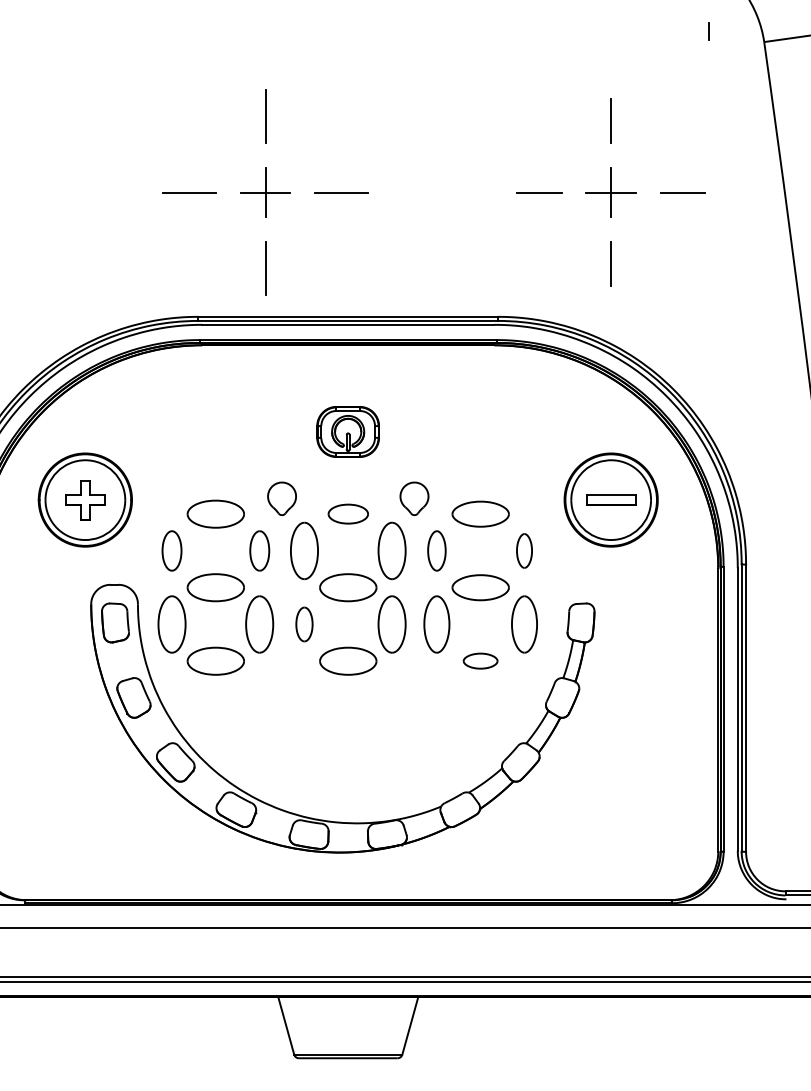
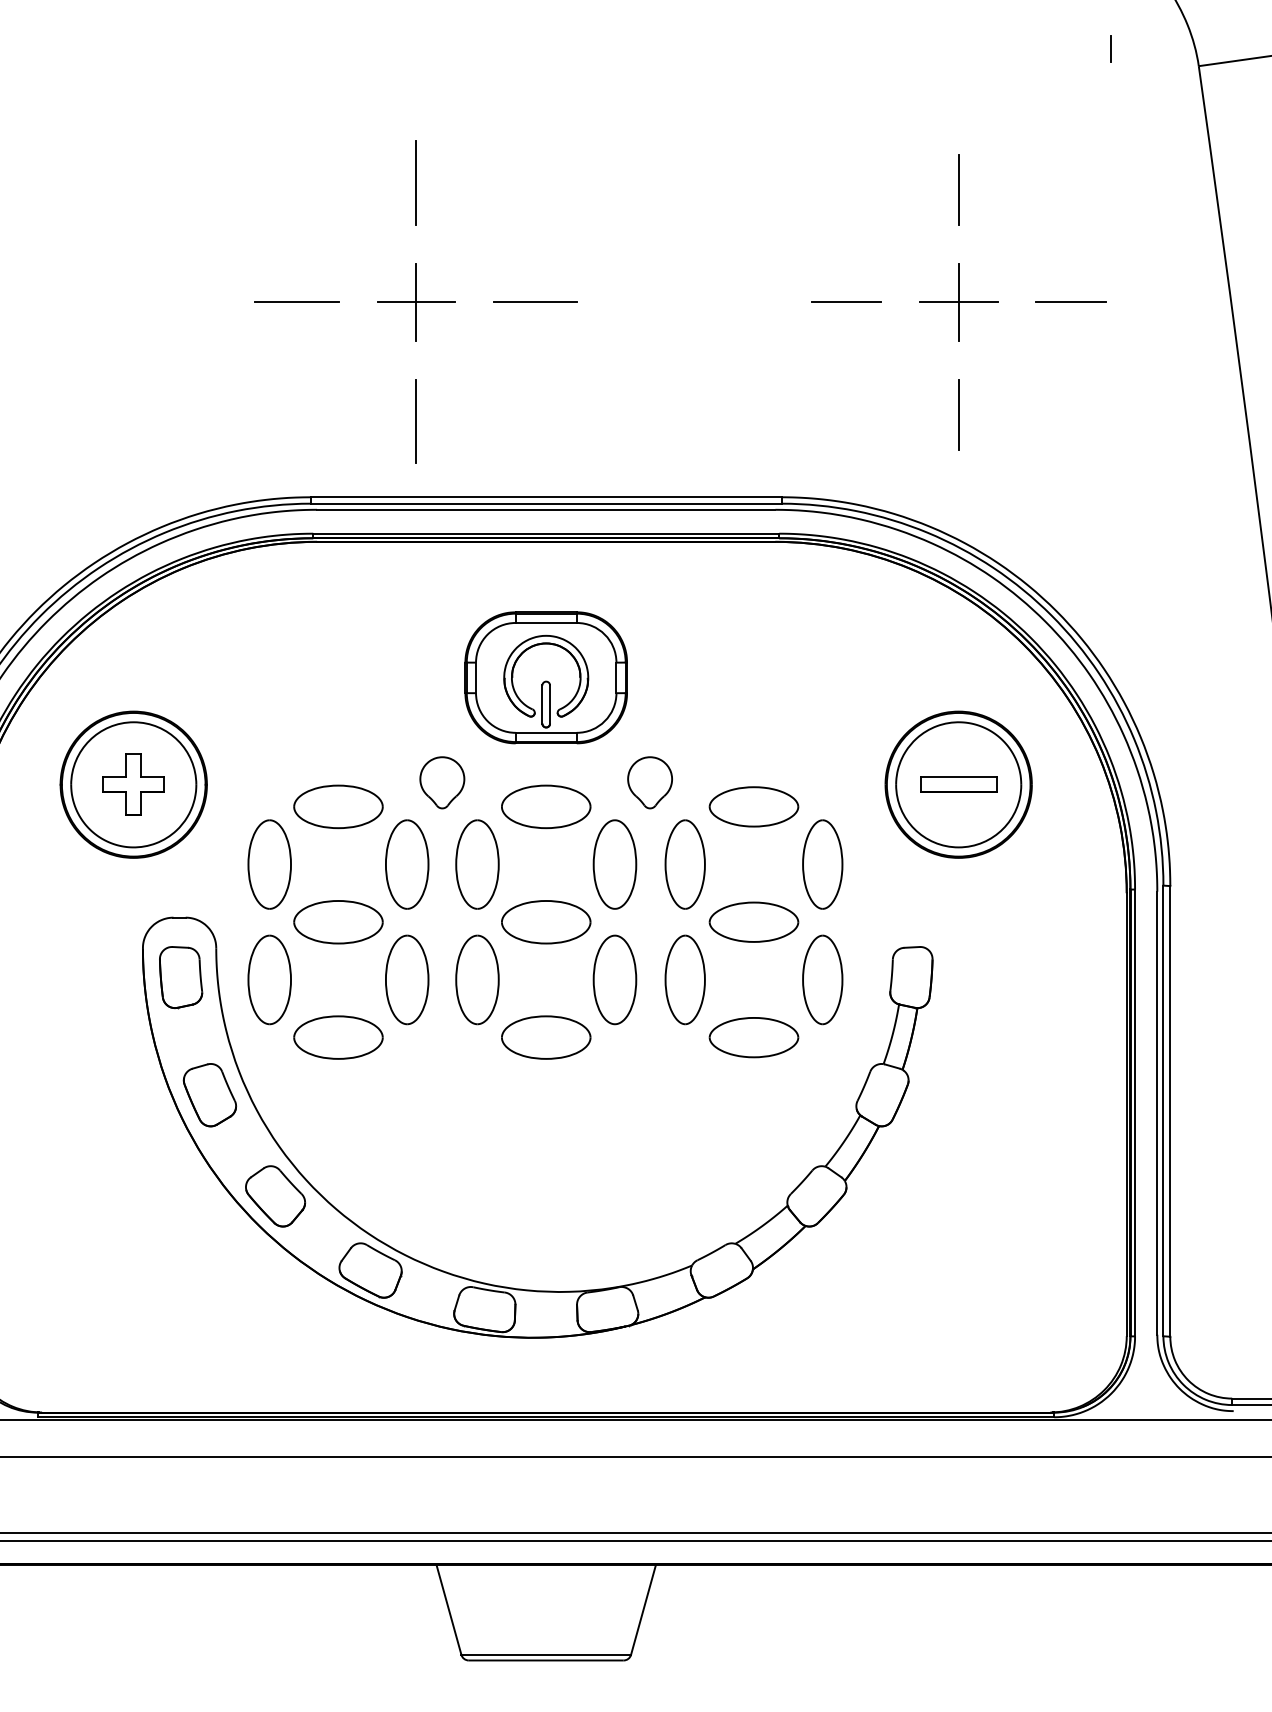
part: (347, 431) -> (545, 677), size x1.67
part: (348, 513) -> (546, 805), size x1.43
part: (171, 550) -> (268, 863), size x1.43
part: (259, 550) -> (406, 863), size x1.43
part: (436, 550) -> (684, 863), size x1.43
part: (524, 550) -> (822, 863), size x1.67
part: (304, 624) -> (477, 979), size x1.67
part: (480, 660) -> (753, 1036), size x1.67

